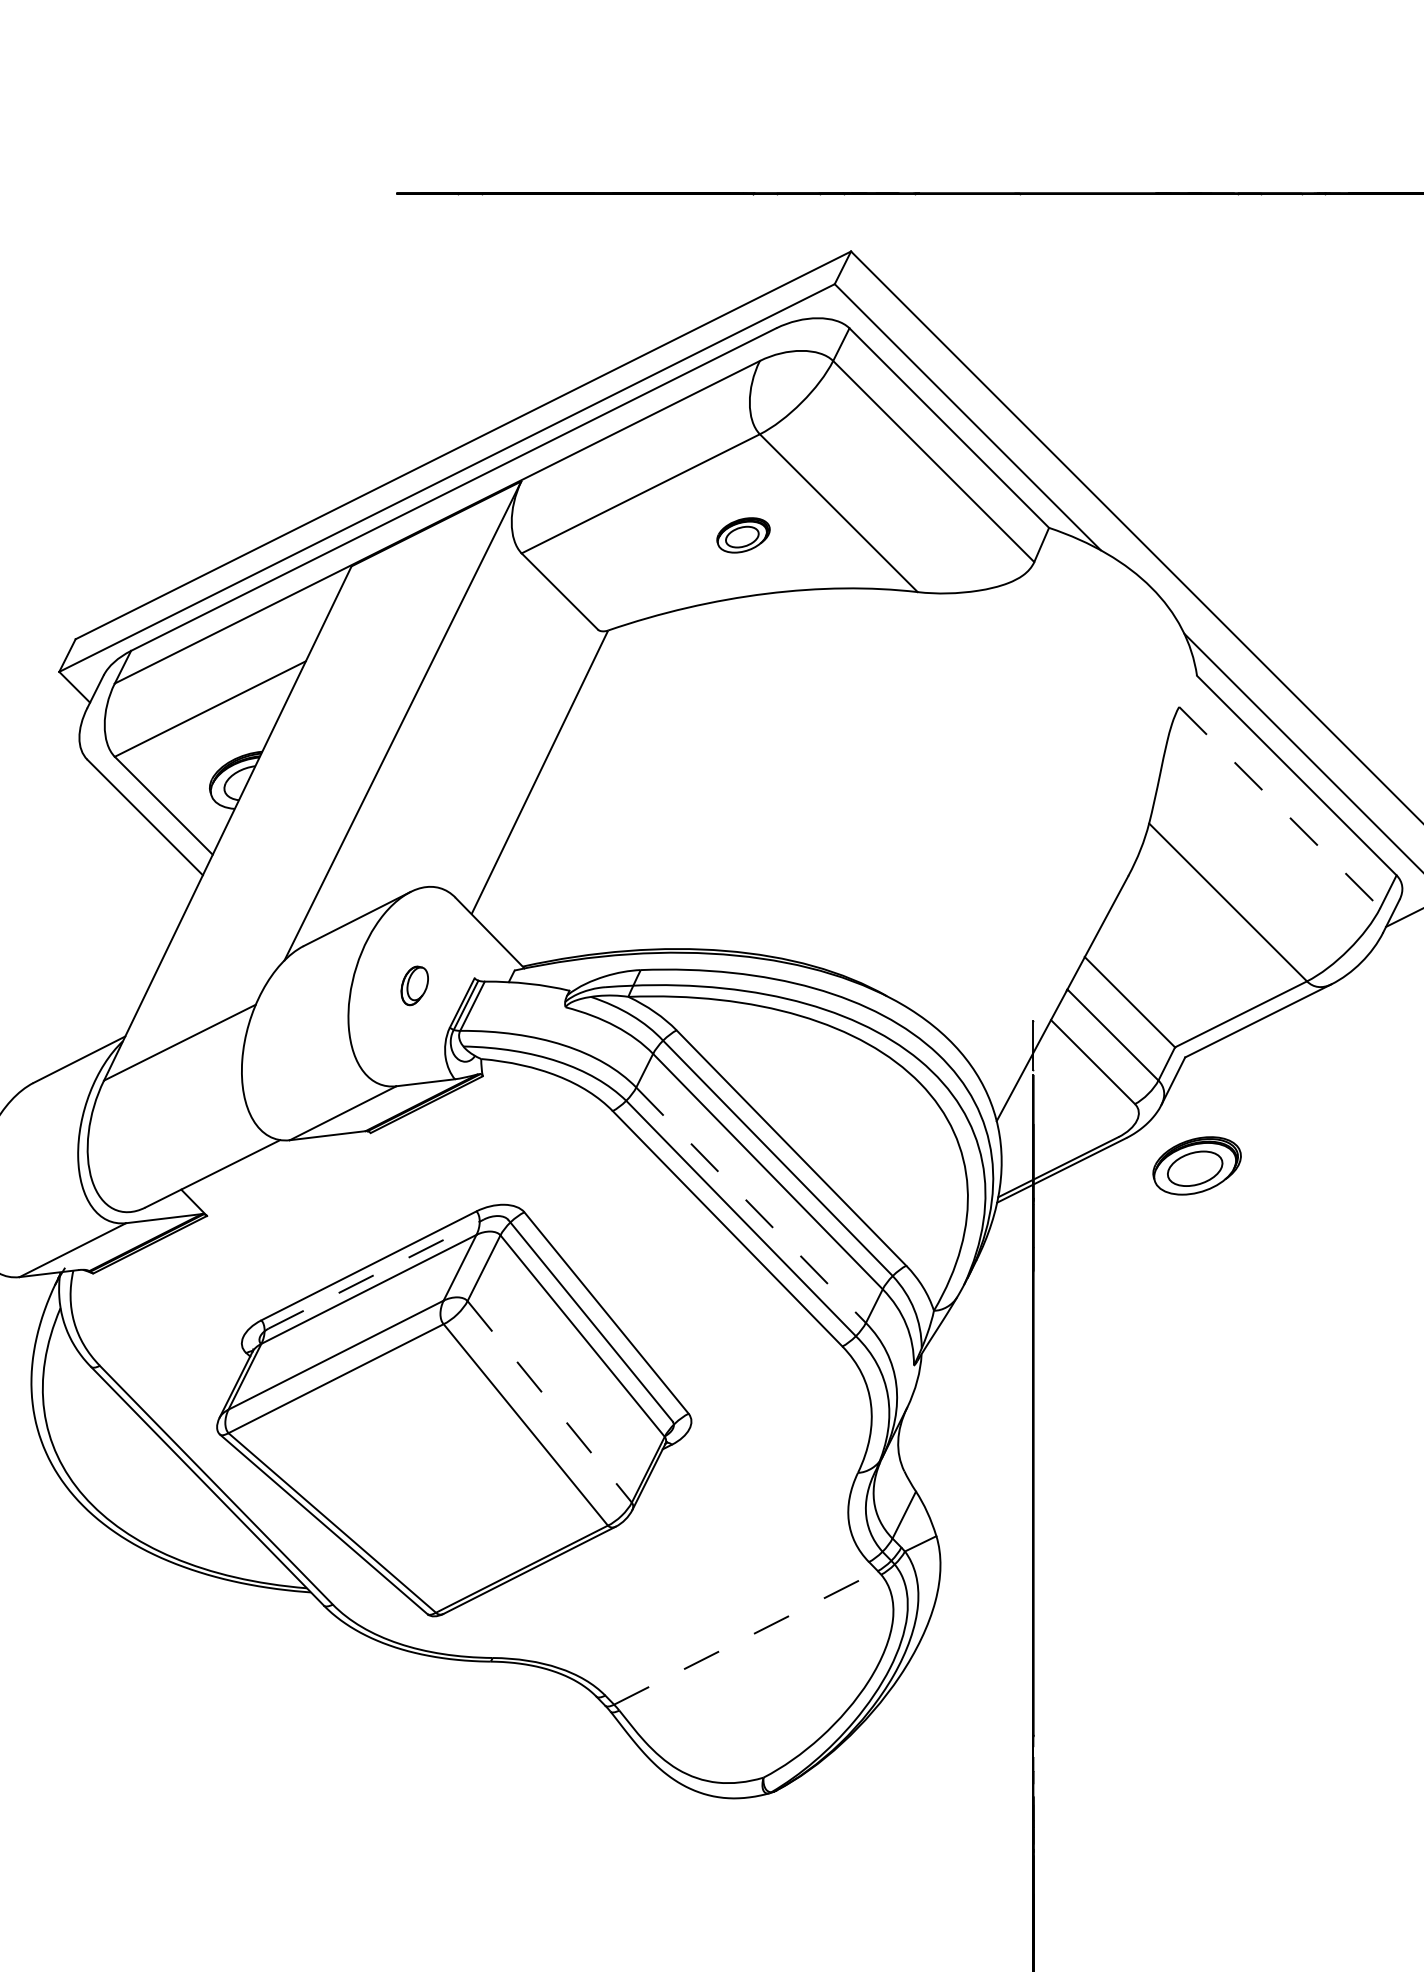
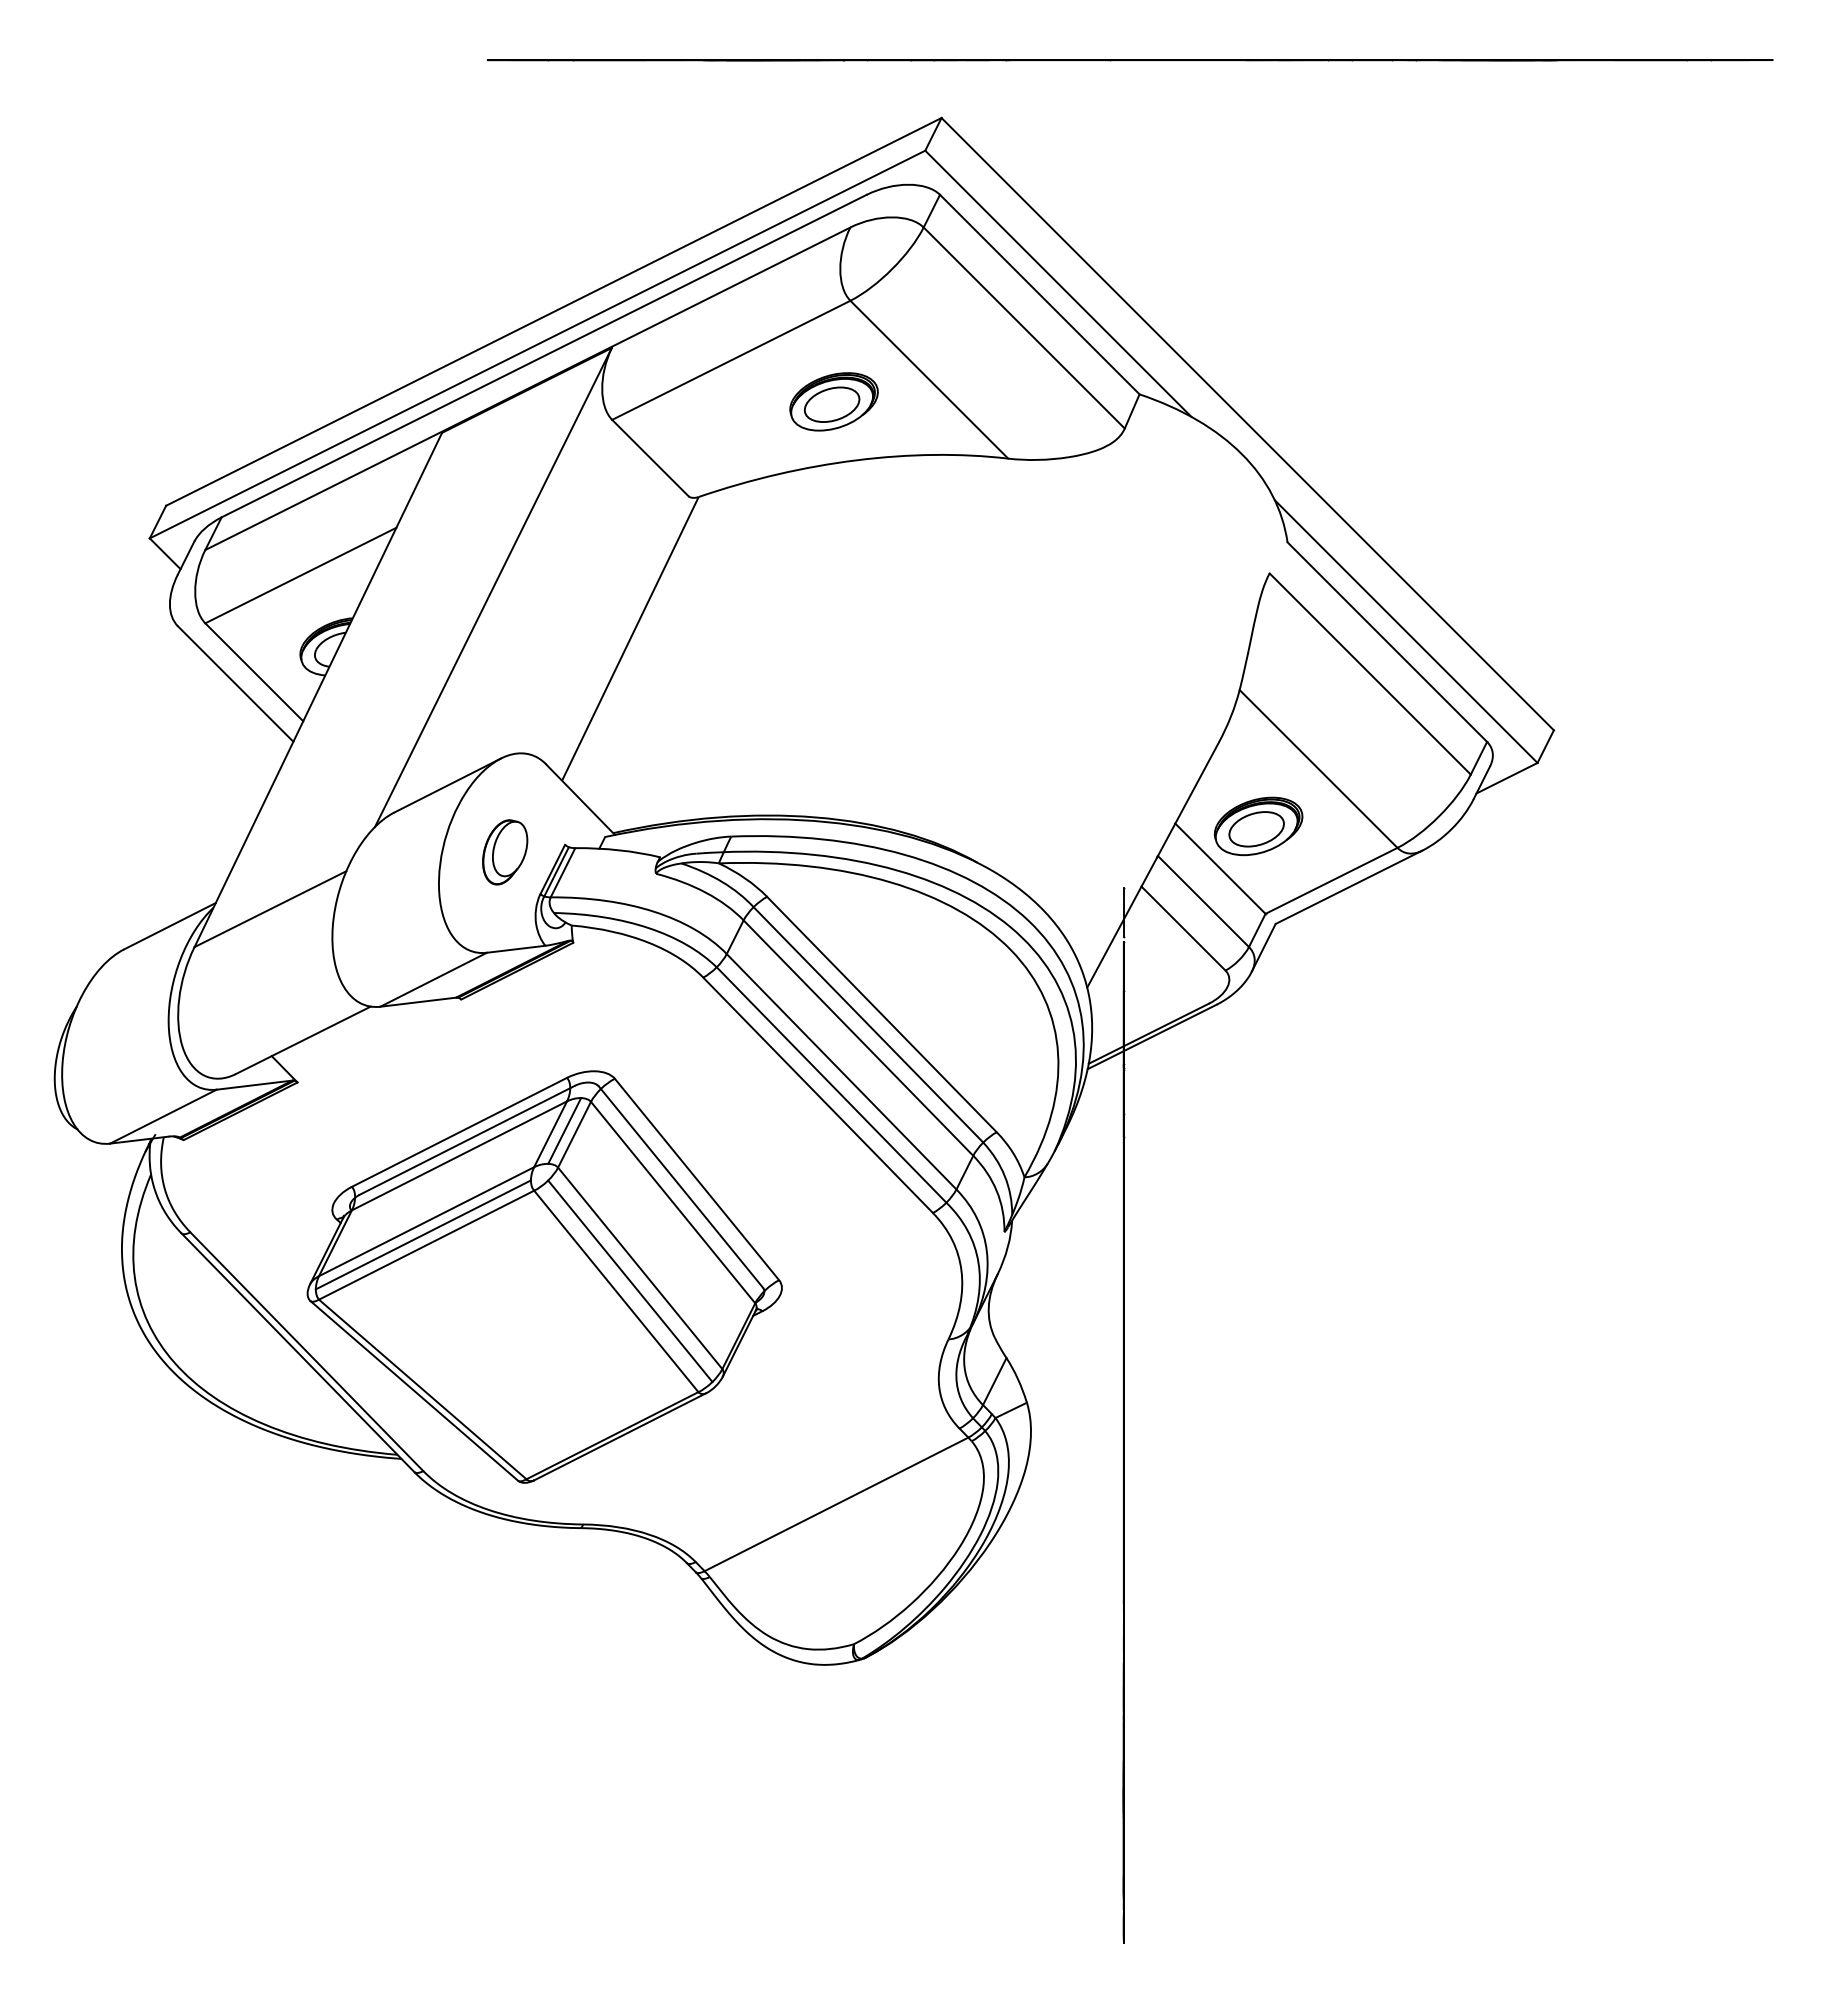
part: (743, 534) -> (833, 401), size x1.67
line: (1280, 807) -> (1370, 674), dashed -> solid
part: (415, 985) -> (505, 852), size x1.67
part: (1197, 1165) -> (1258, 826), moved
line: (751, 1205) -> (841, 1072), dashed -> solid
line: (474, 1263) -> (564, 1130), added
line: (376, 1273) -> (466, 1140), dashed -> solid
line: (332, 1367) -> (422, 1234), added
line: (550, 1401) -> (640, 1268), dashed -> solid
line: (540, 1413) -> (630, 1280), added
line: (746, 1637) -> (836, 1504), dashed -> solid

